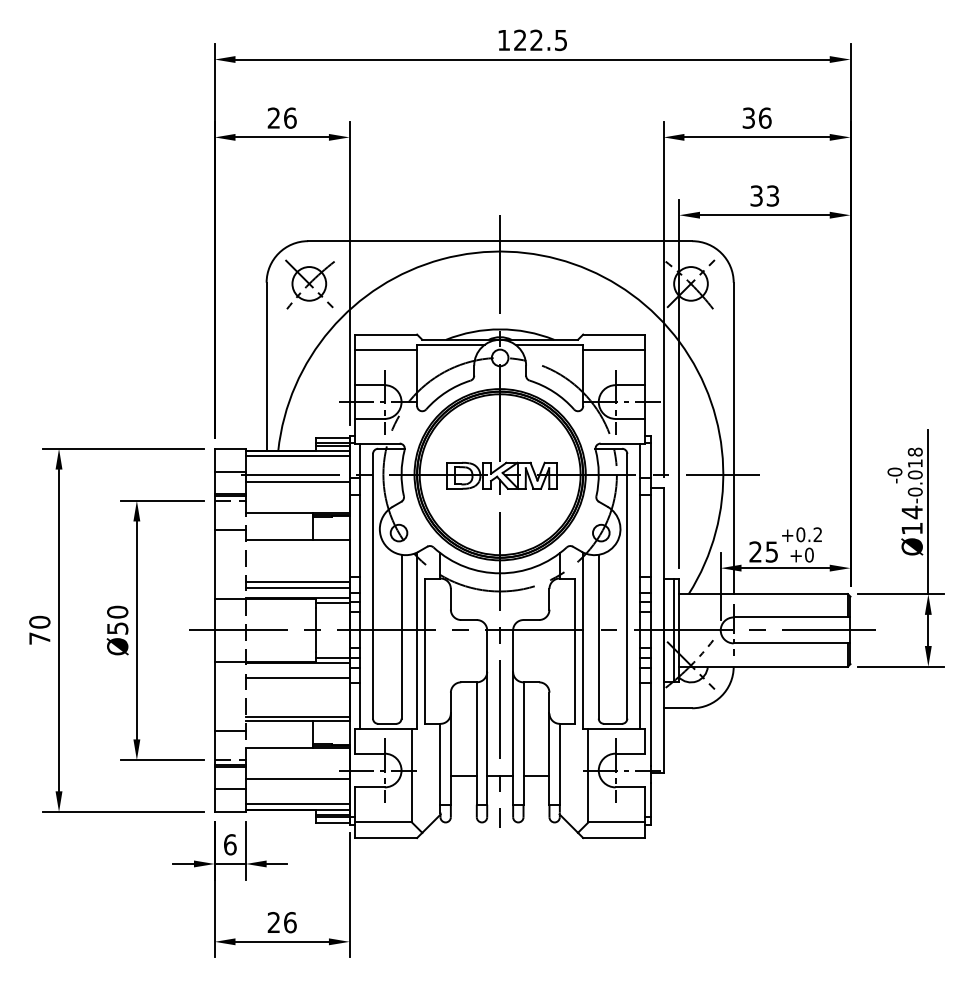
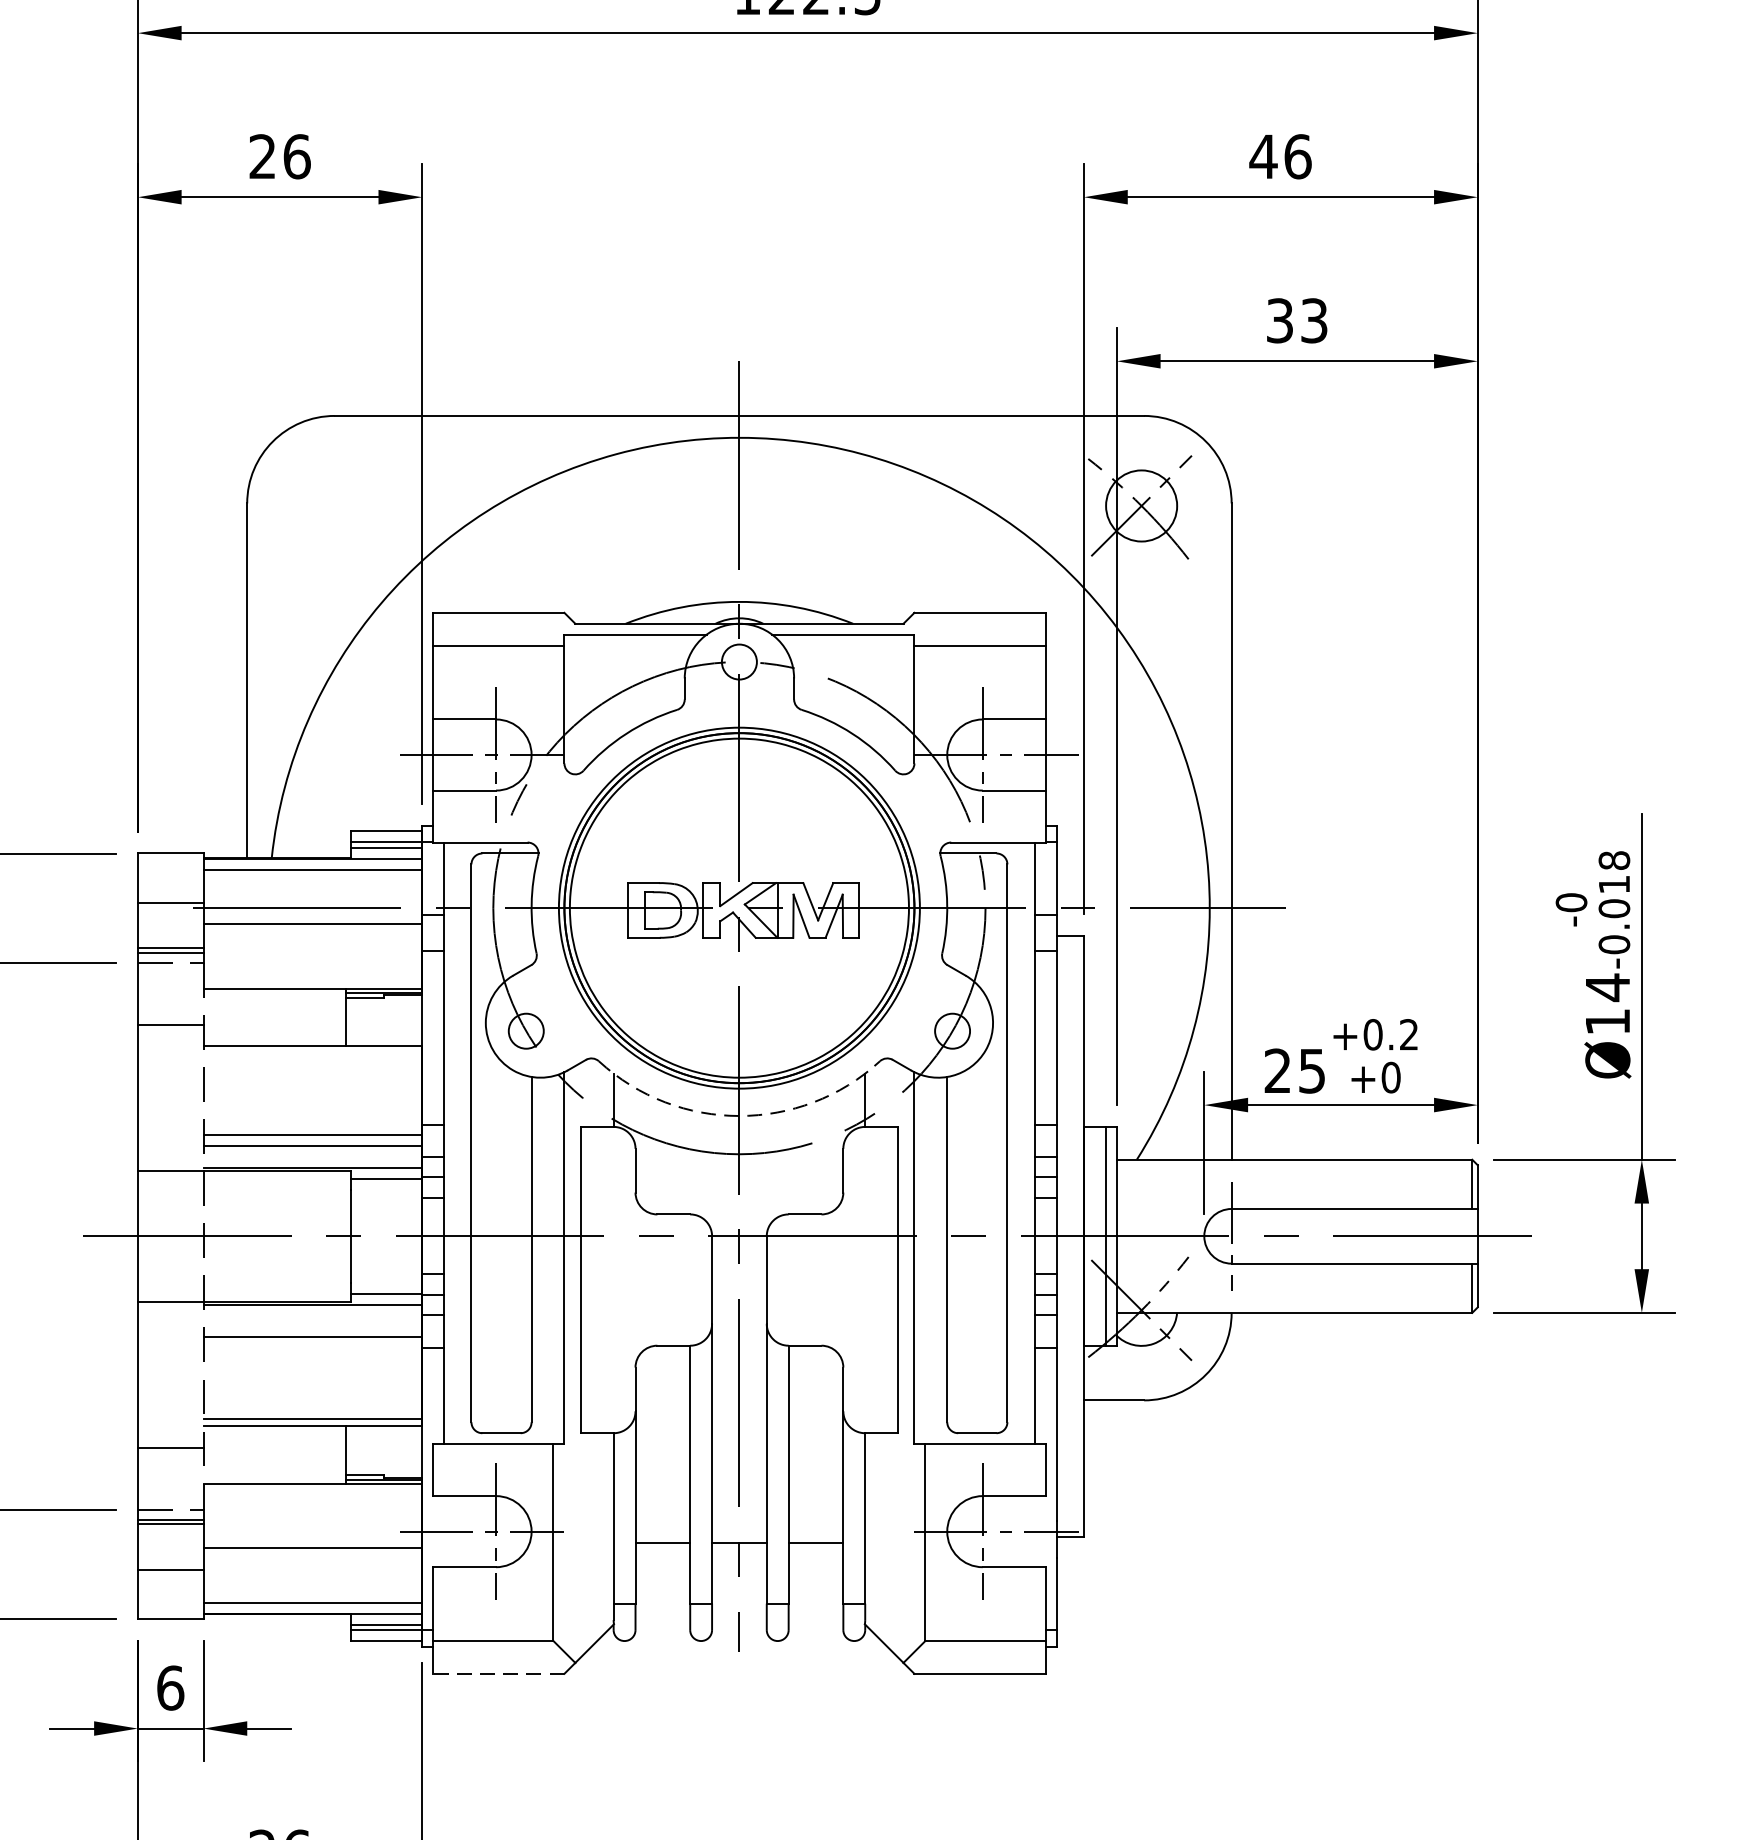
text: (748, 117) -> (1262, 155), 36 -> 46
part: (309, 284) -> (337, 507), removed
arc: (500, 573) -> (740, 1116), solid -> dashed
line: (385, 838) -> (497, 1674), solid -> dashed

